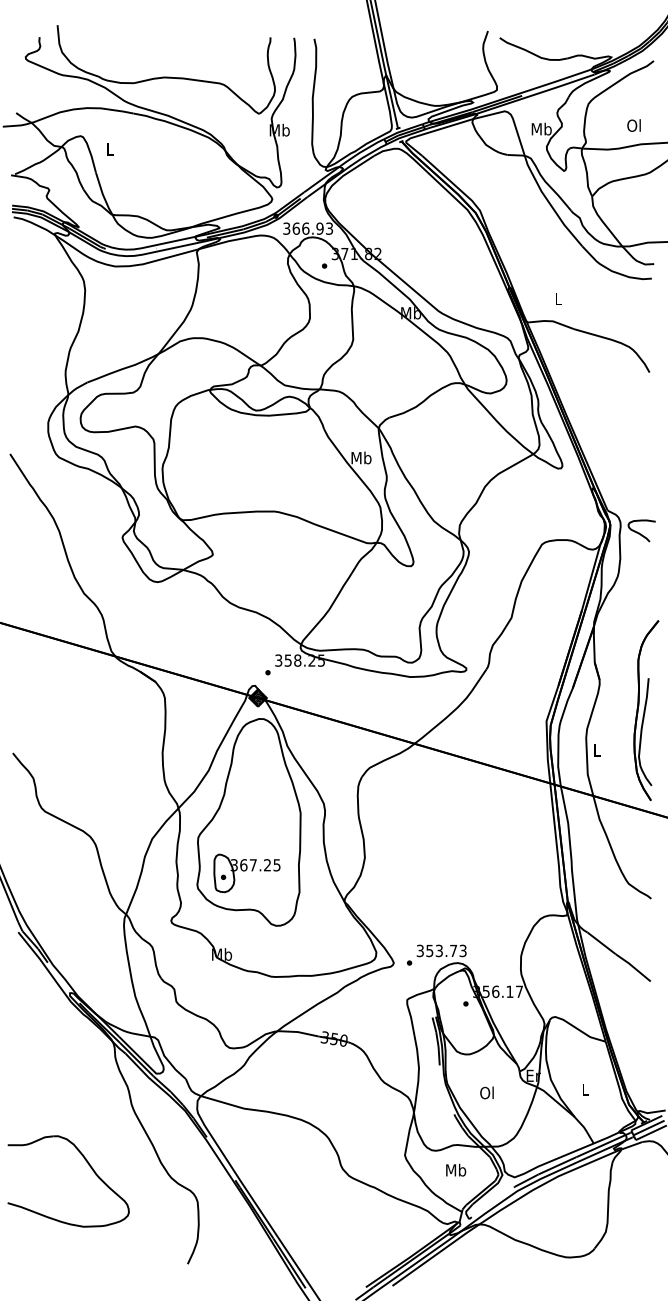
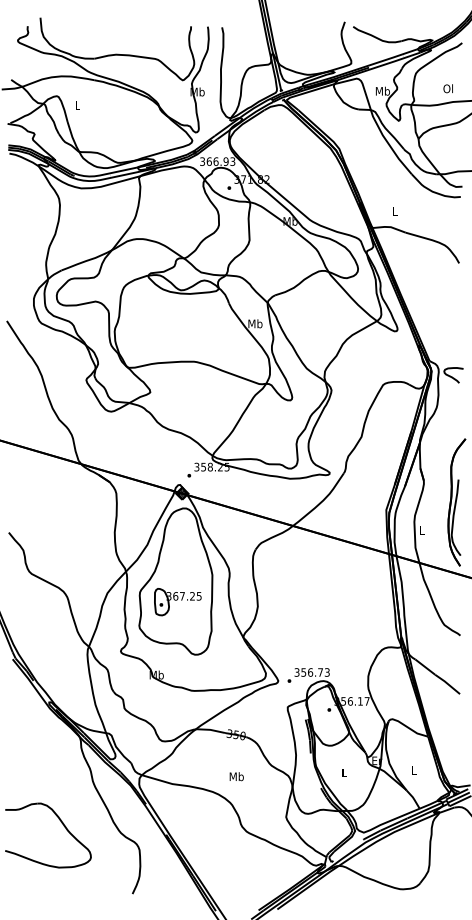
part: (246, 873) -> (177, 602), moved
text: (439, 950) -> (310, 672), 353.73 -> 356.73
text: (486, 1092) -> (343, 772), Ol -> L
text: (456, 1169) -> (237, 776), moved

